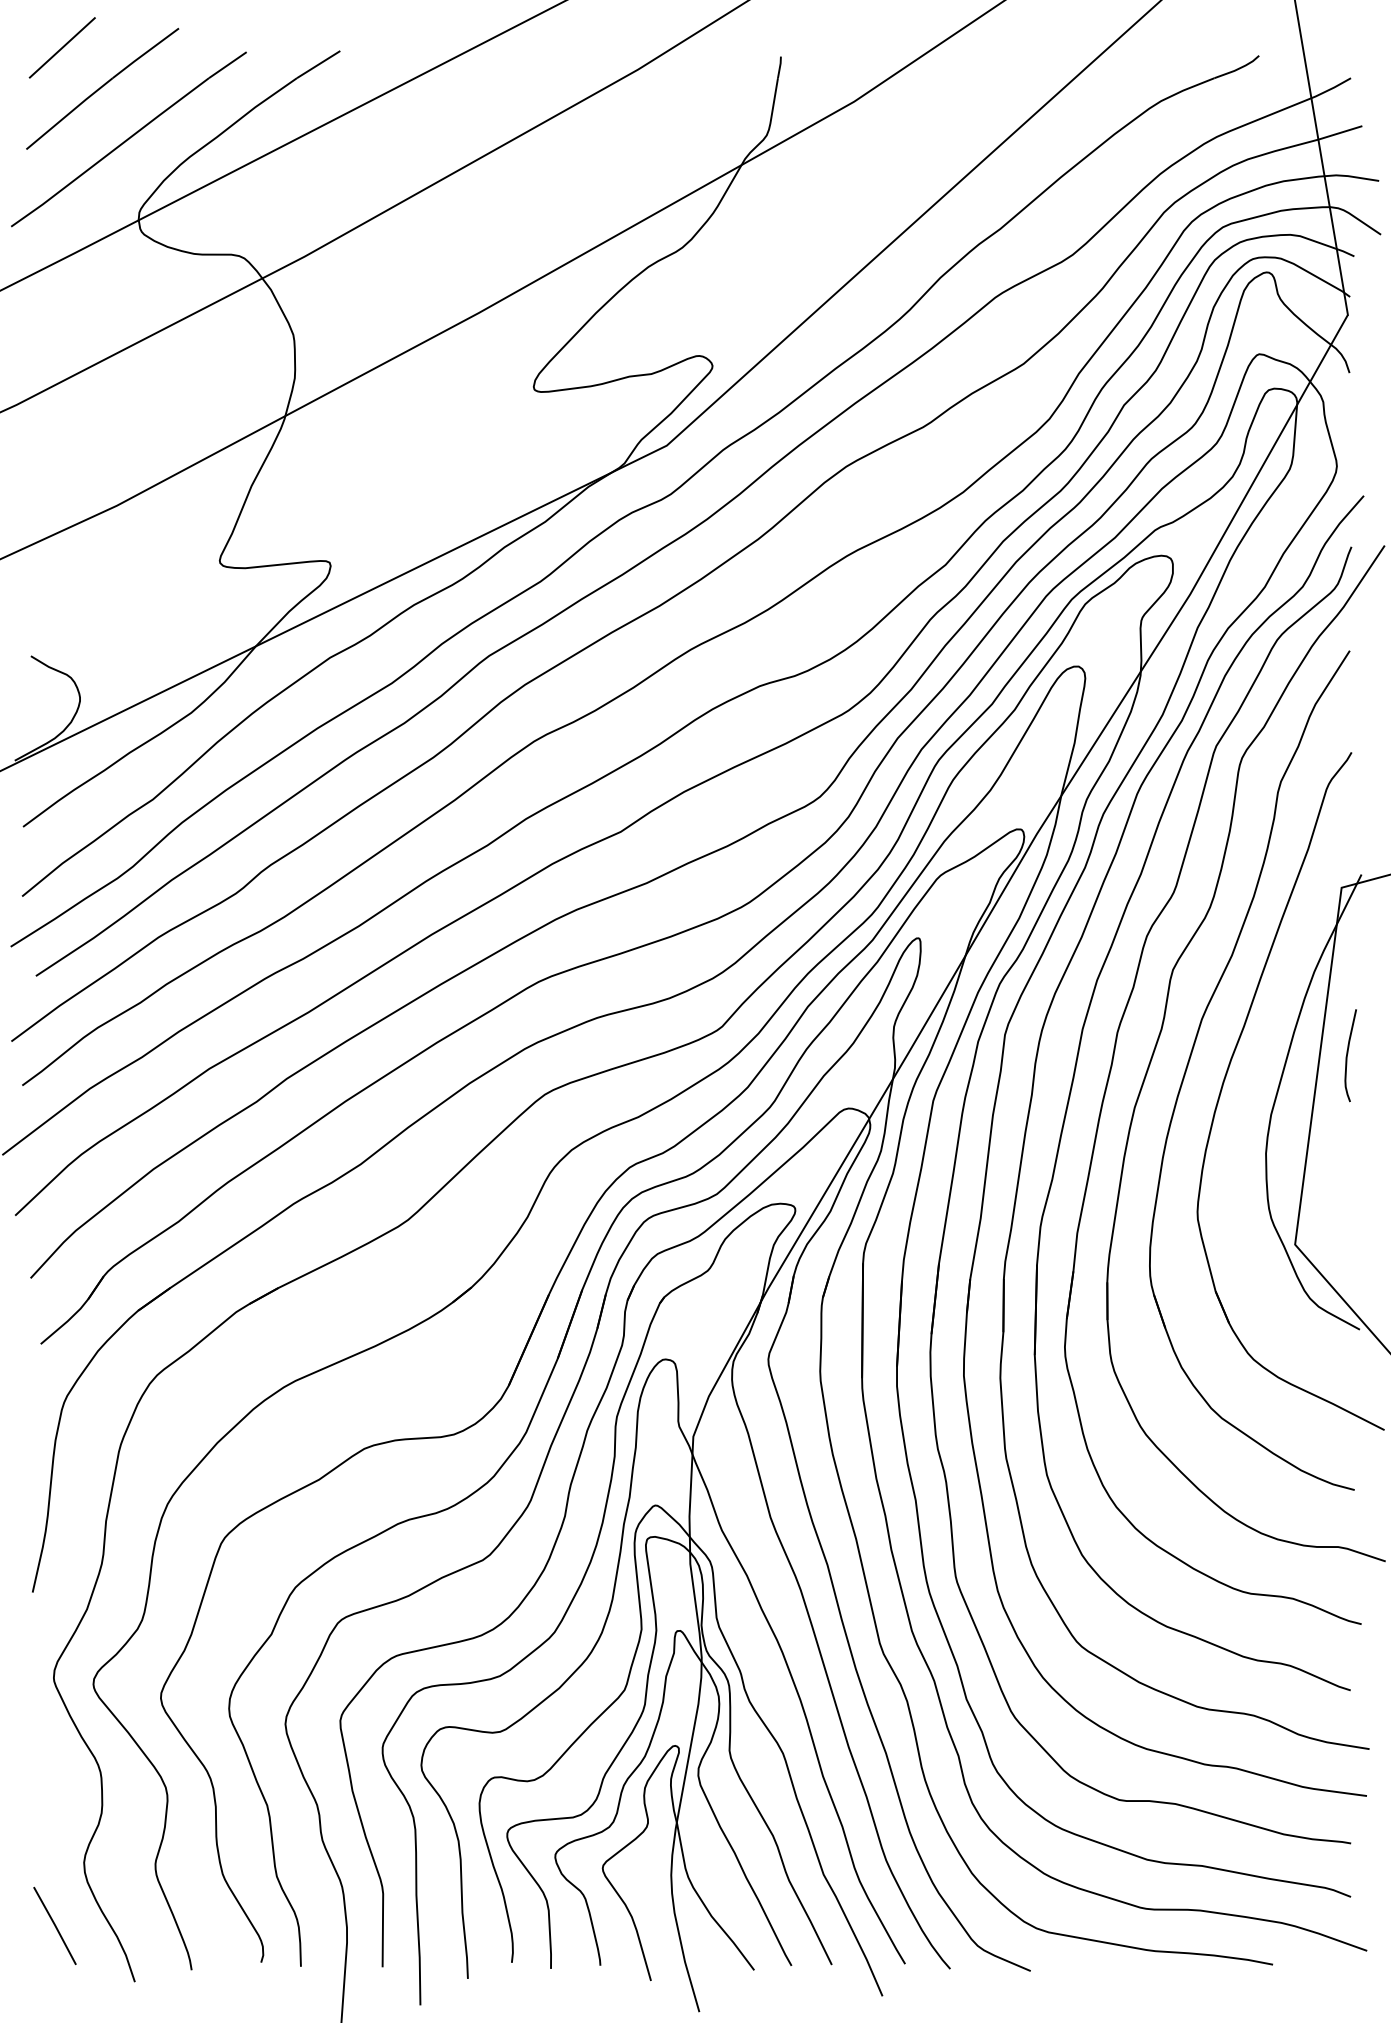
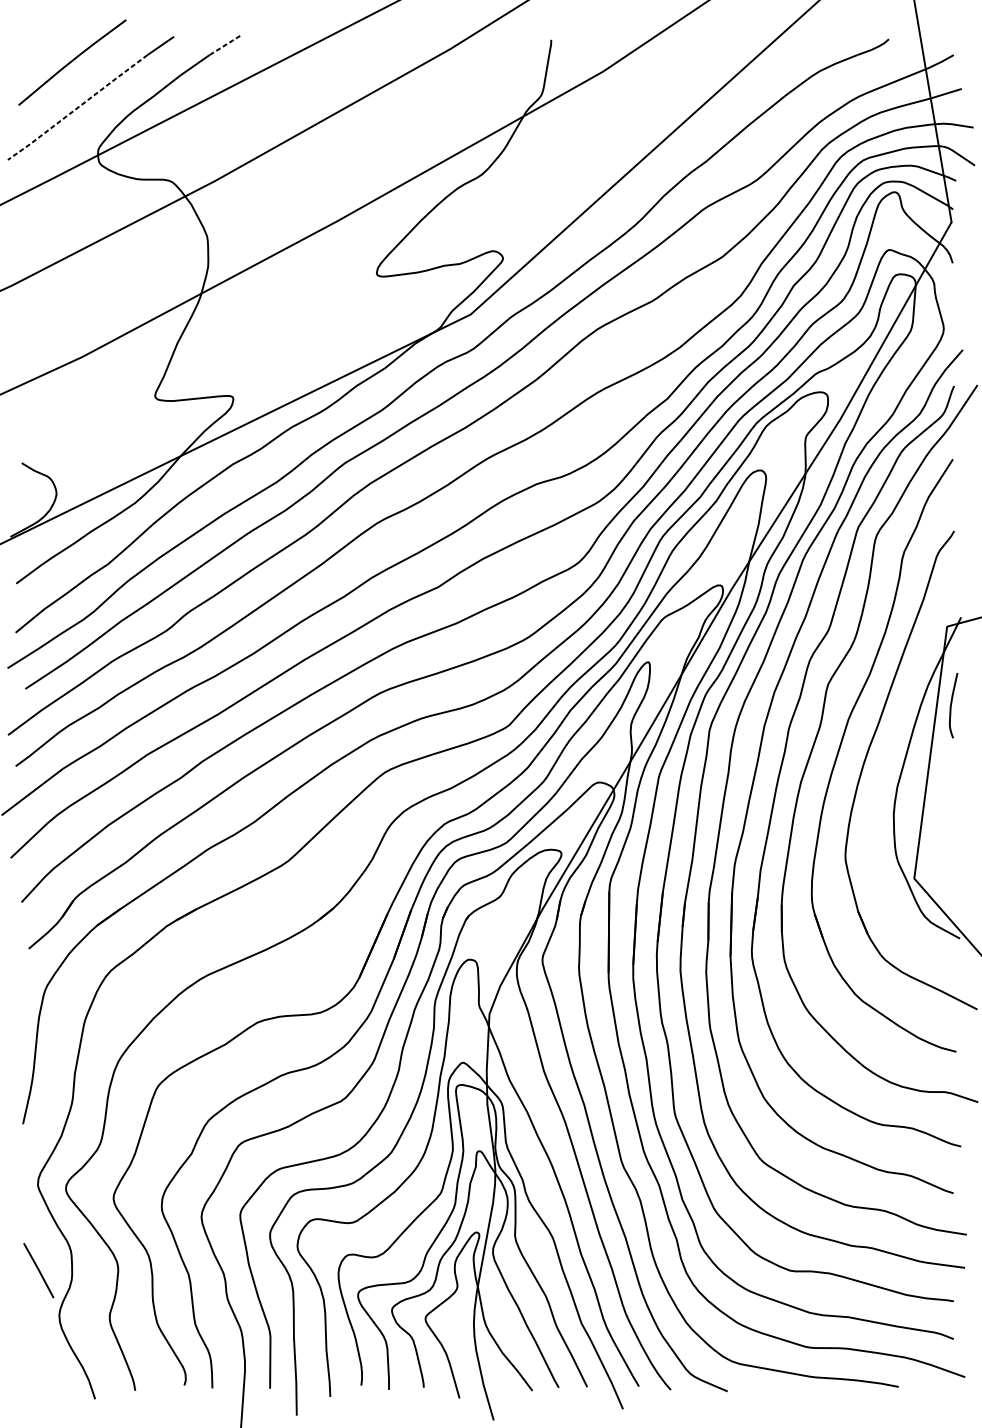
line: (61, 47) -> (43, 33), removed
line: (318, 64) -> (224, 45), solid -> dashed
line: (109, 153) -> (77, 108), solid -> dashed
curve: (1348, 1053) -> (952, 704), moved
line: (54, 1925) -> (38, 1270), moved

